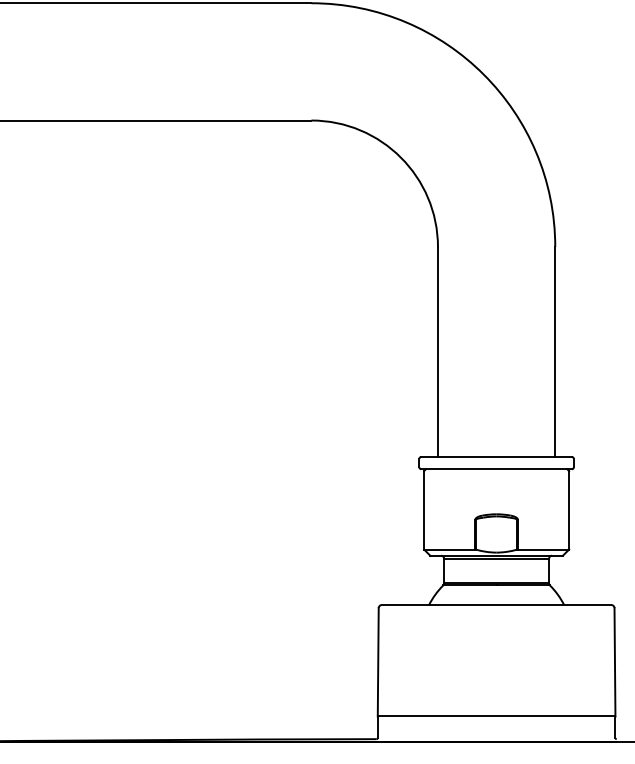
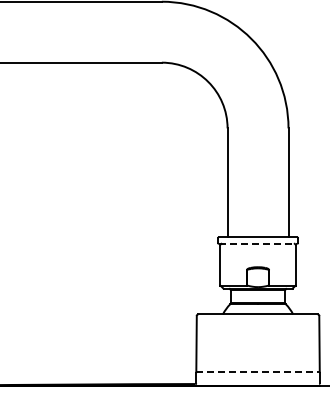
line: (497, 468) -> (258, 243), solid -> dashed
line: (497, 716) -> (258, 372), solid -> dashed

